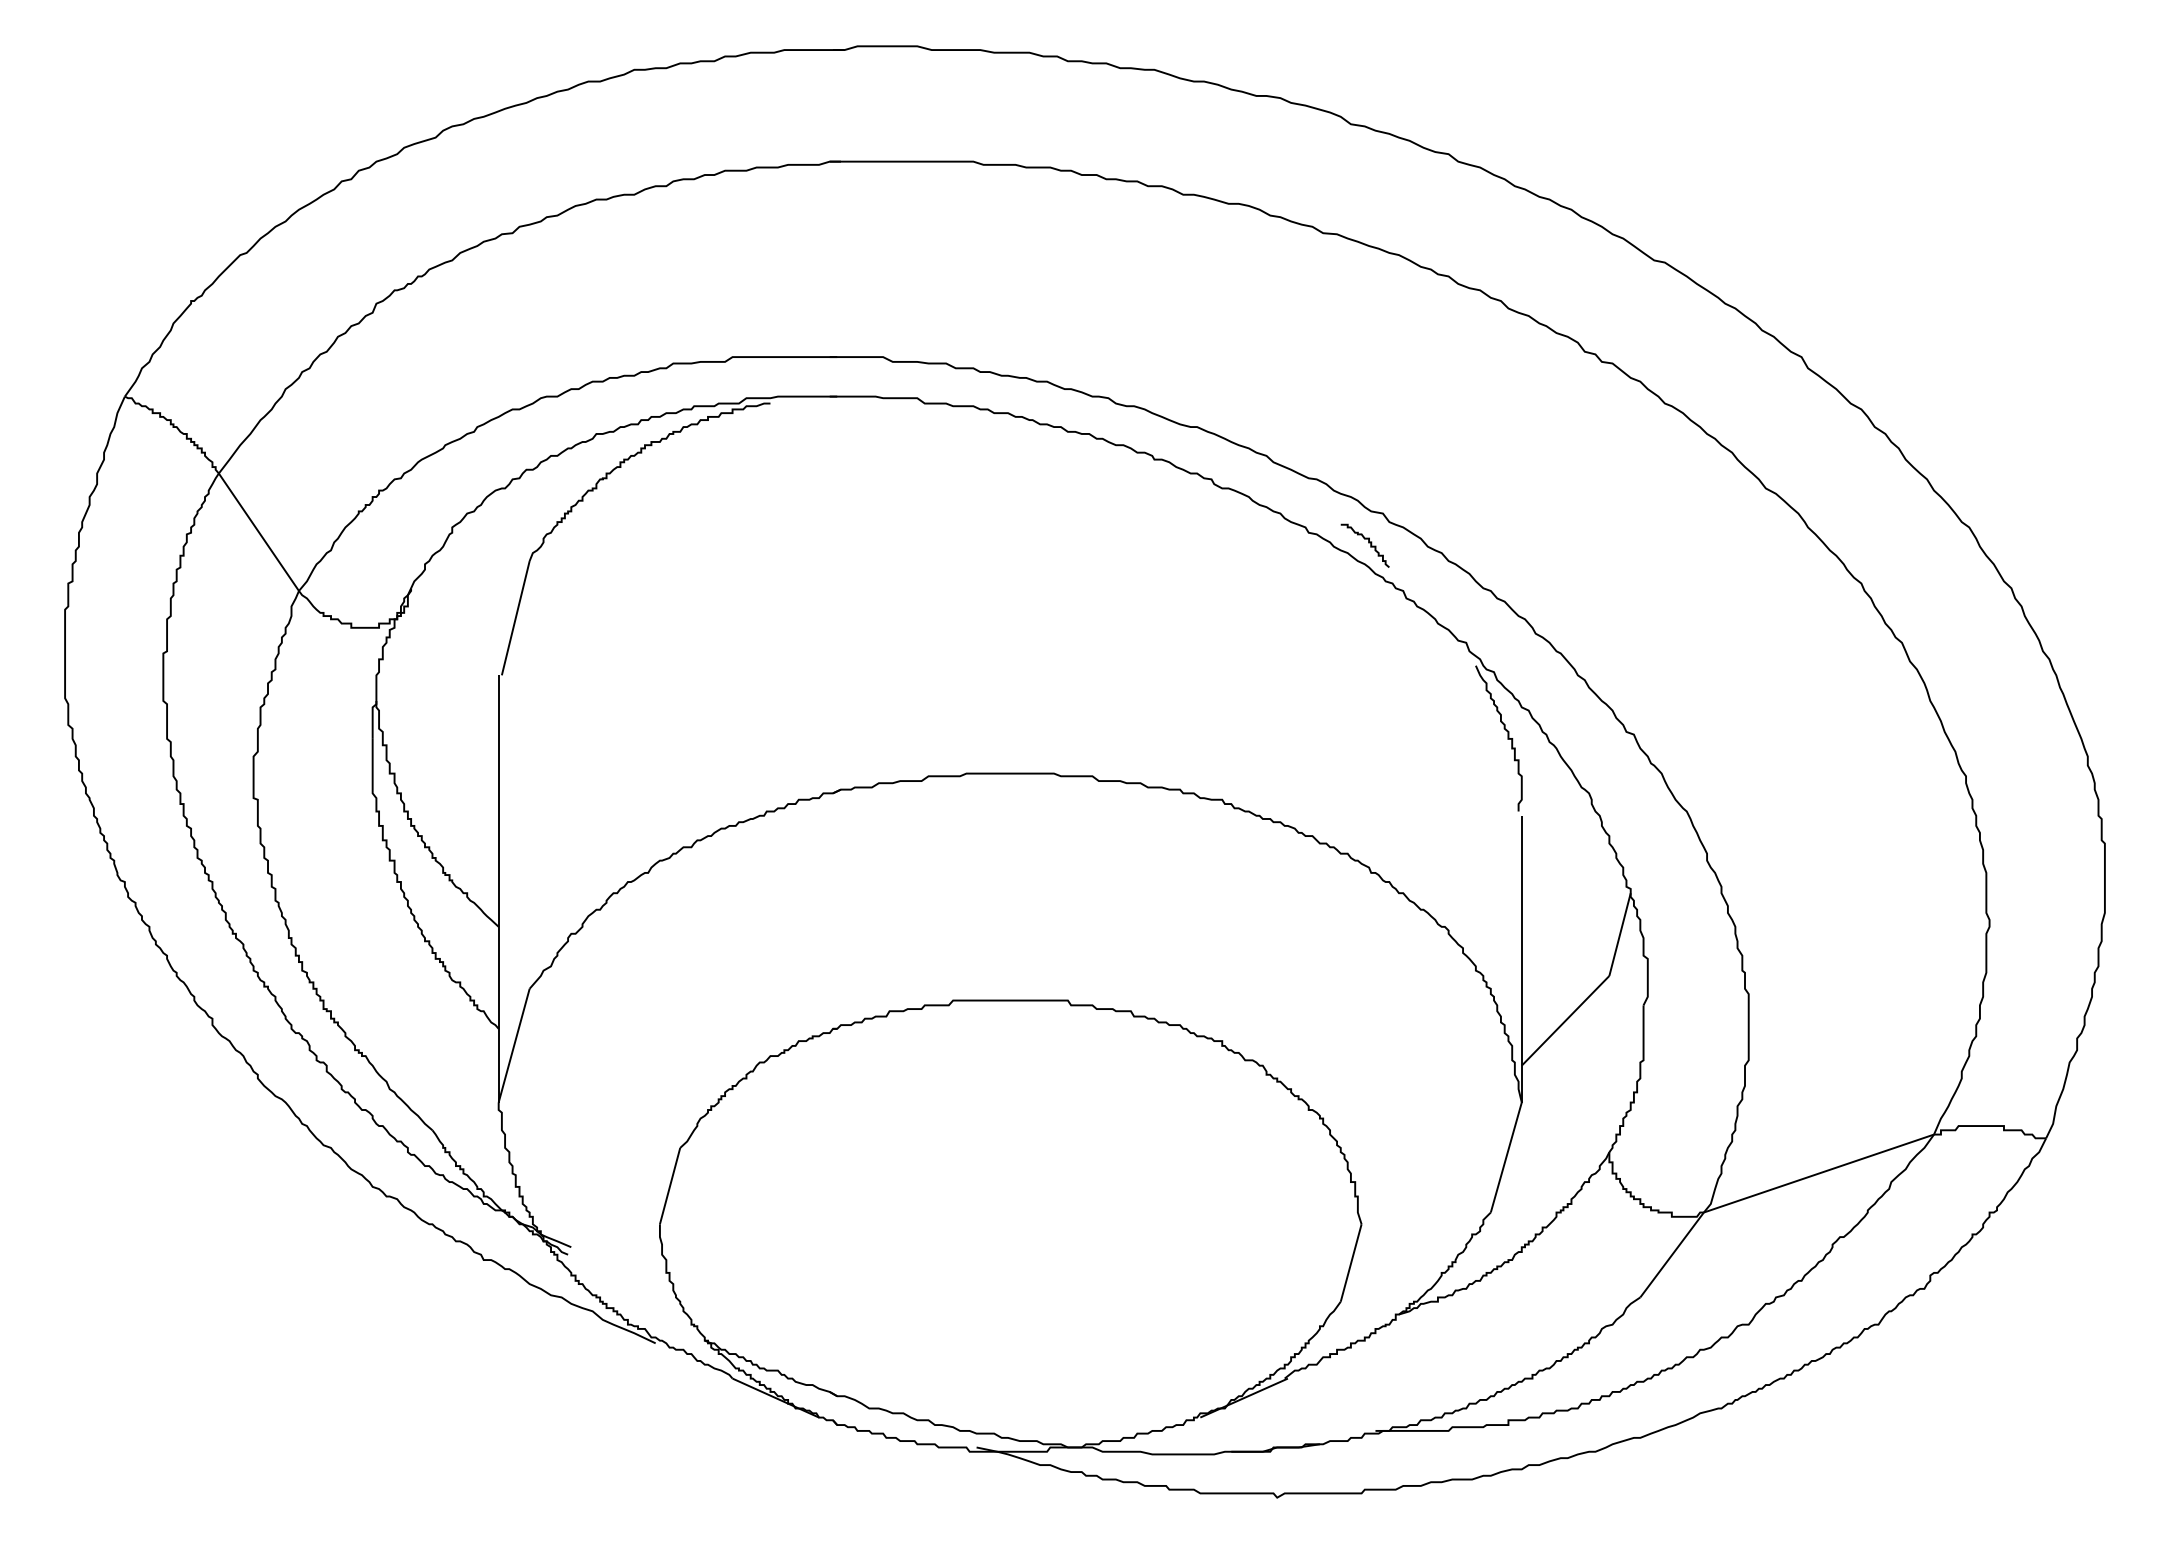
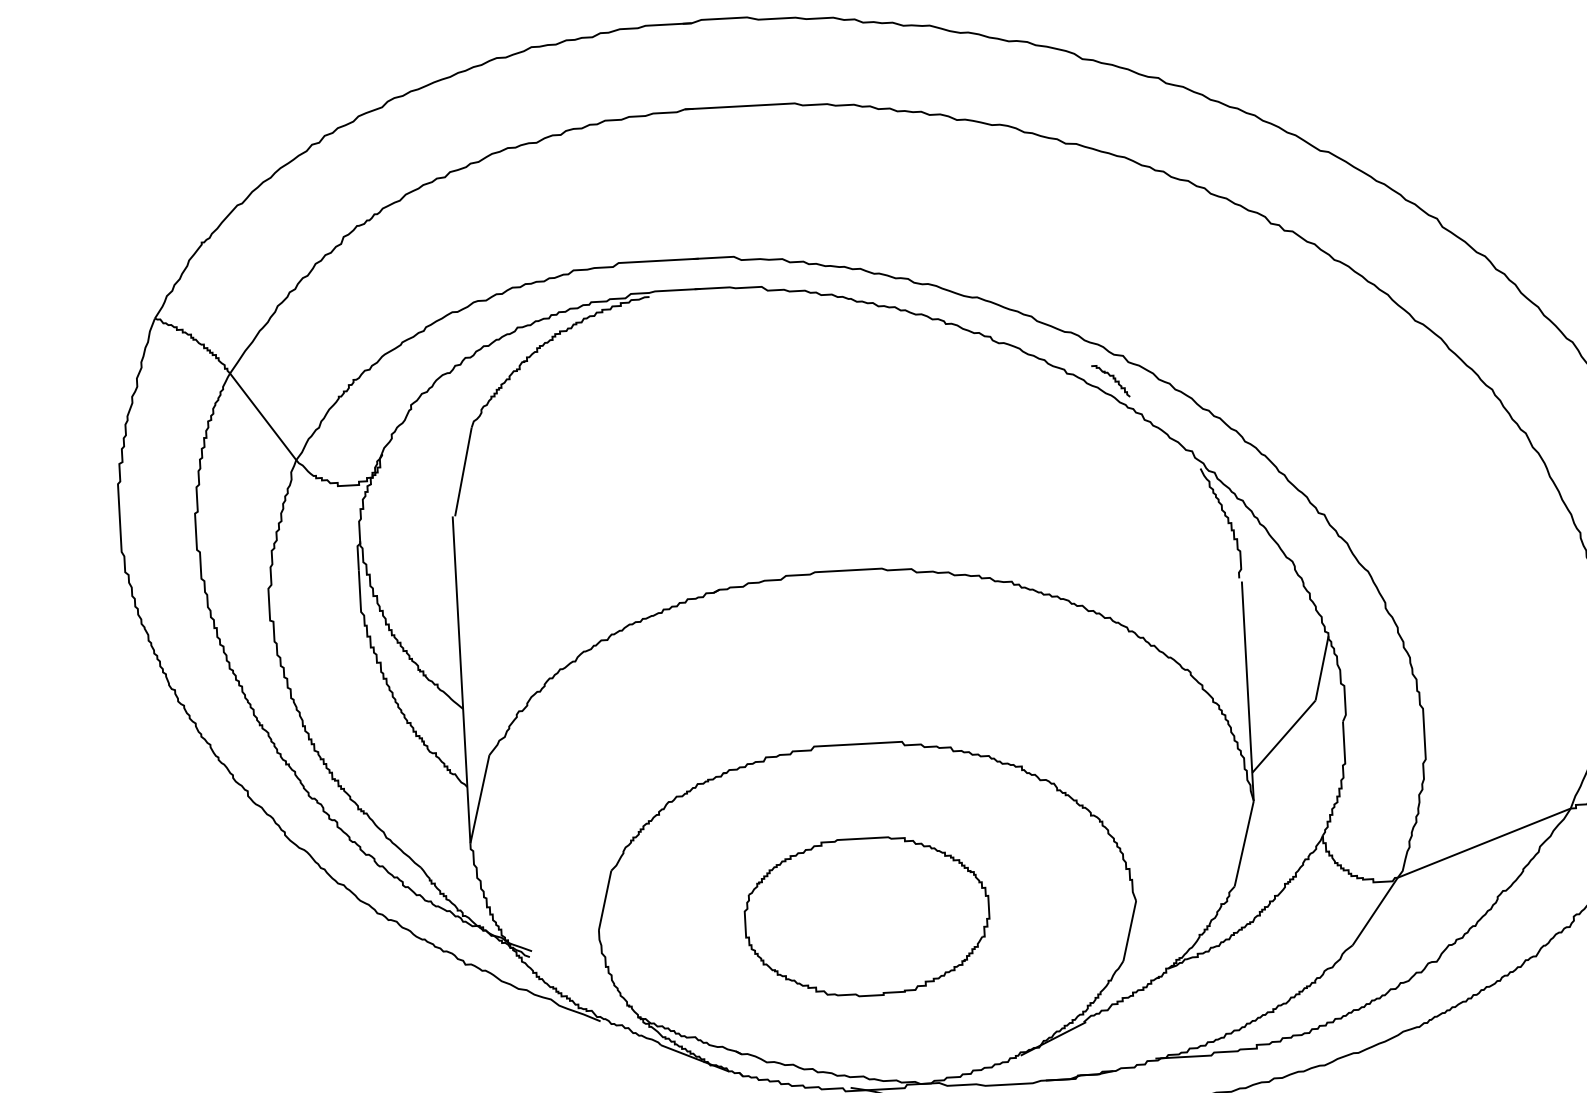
part: (1010, 1226) -> (867, 917), added

